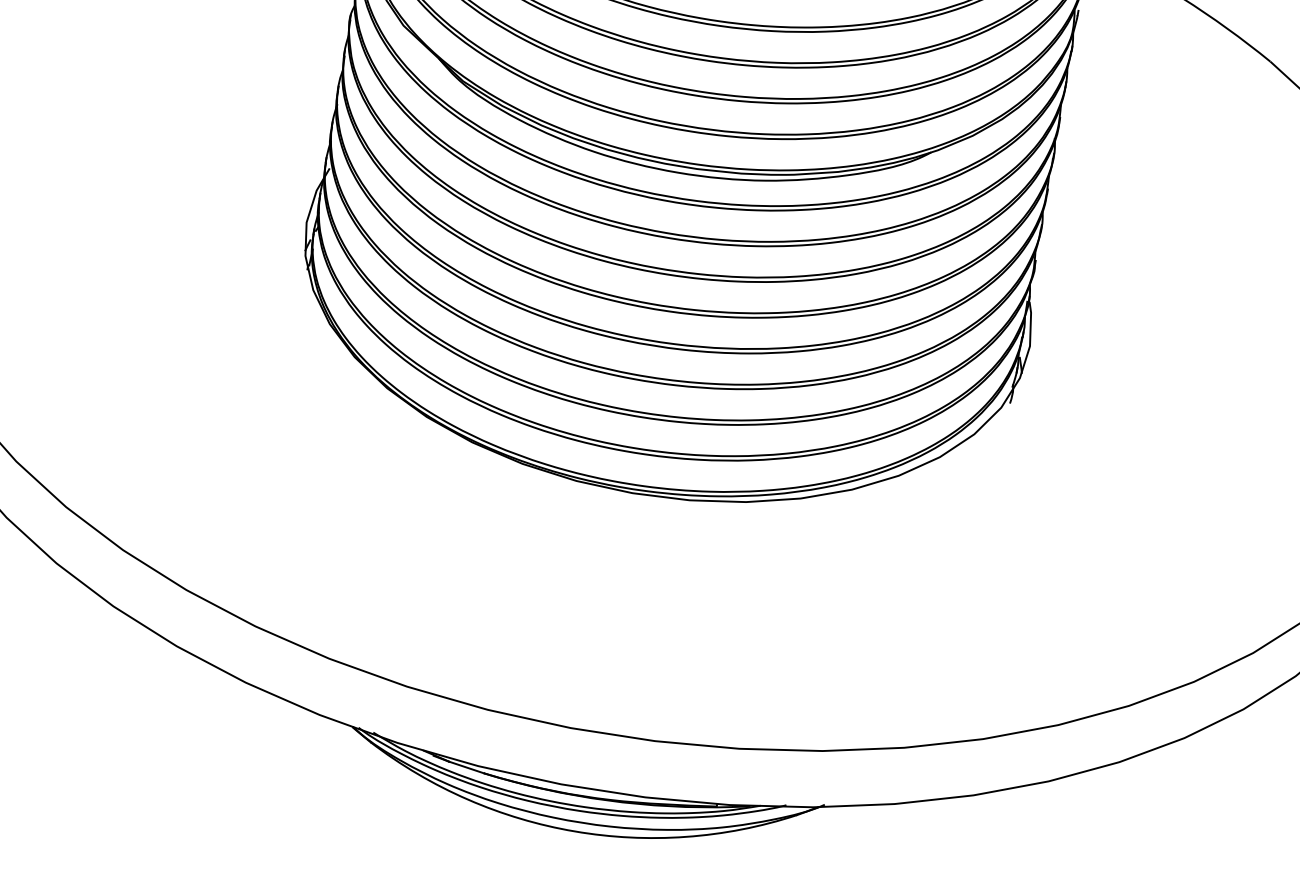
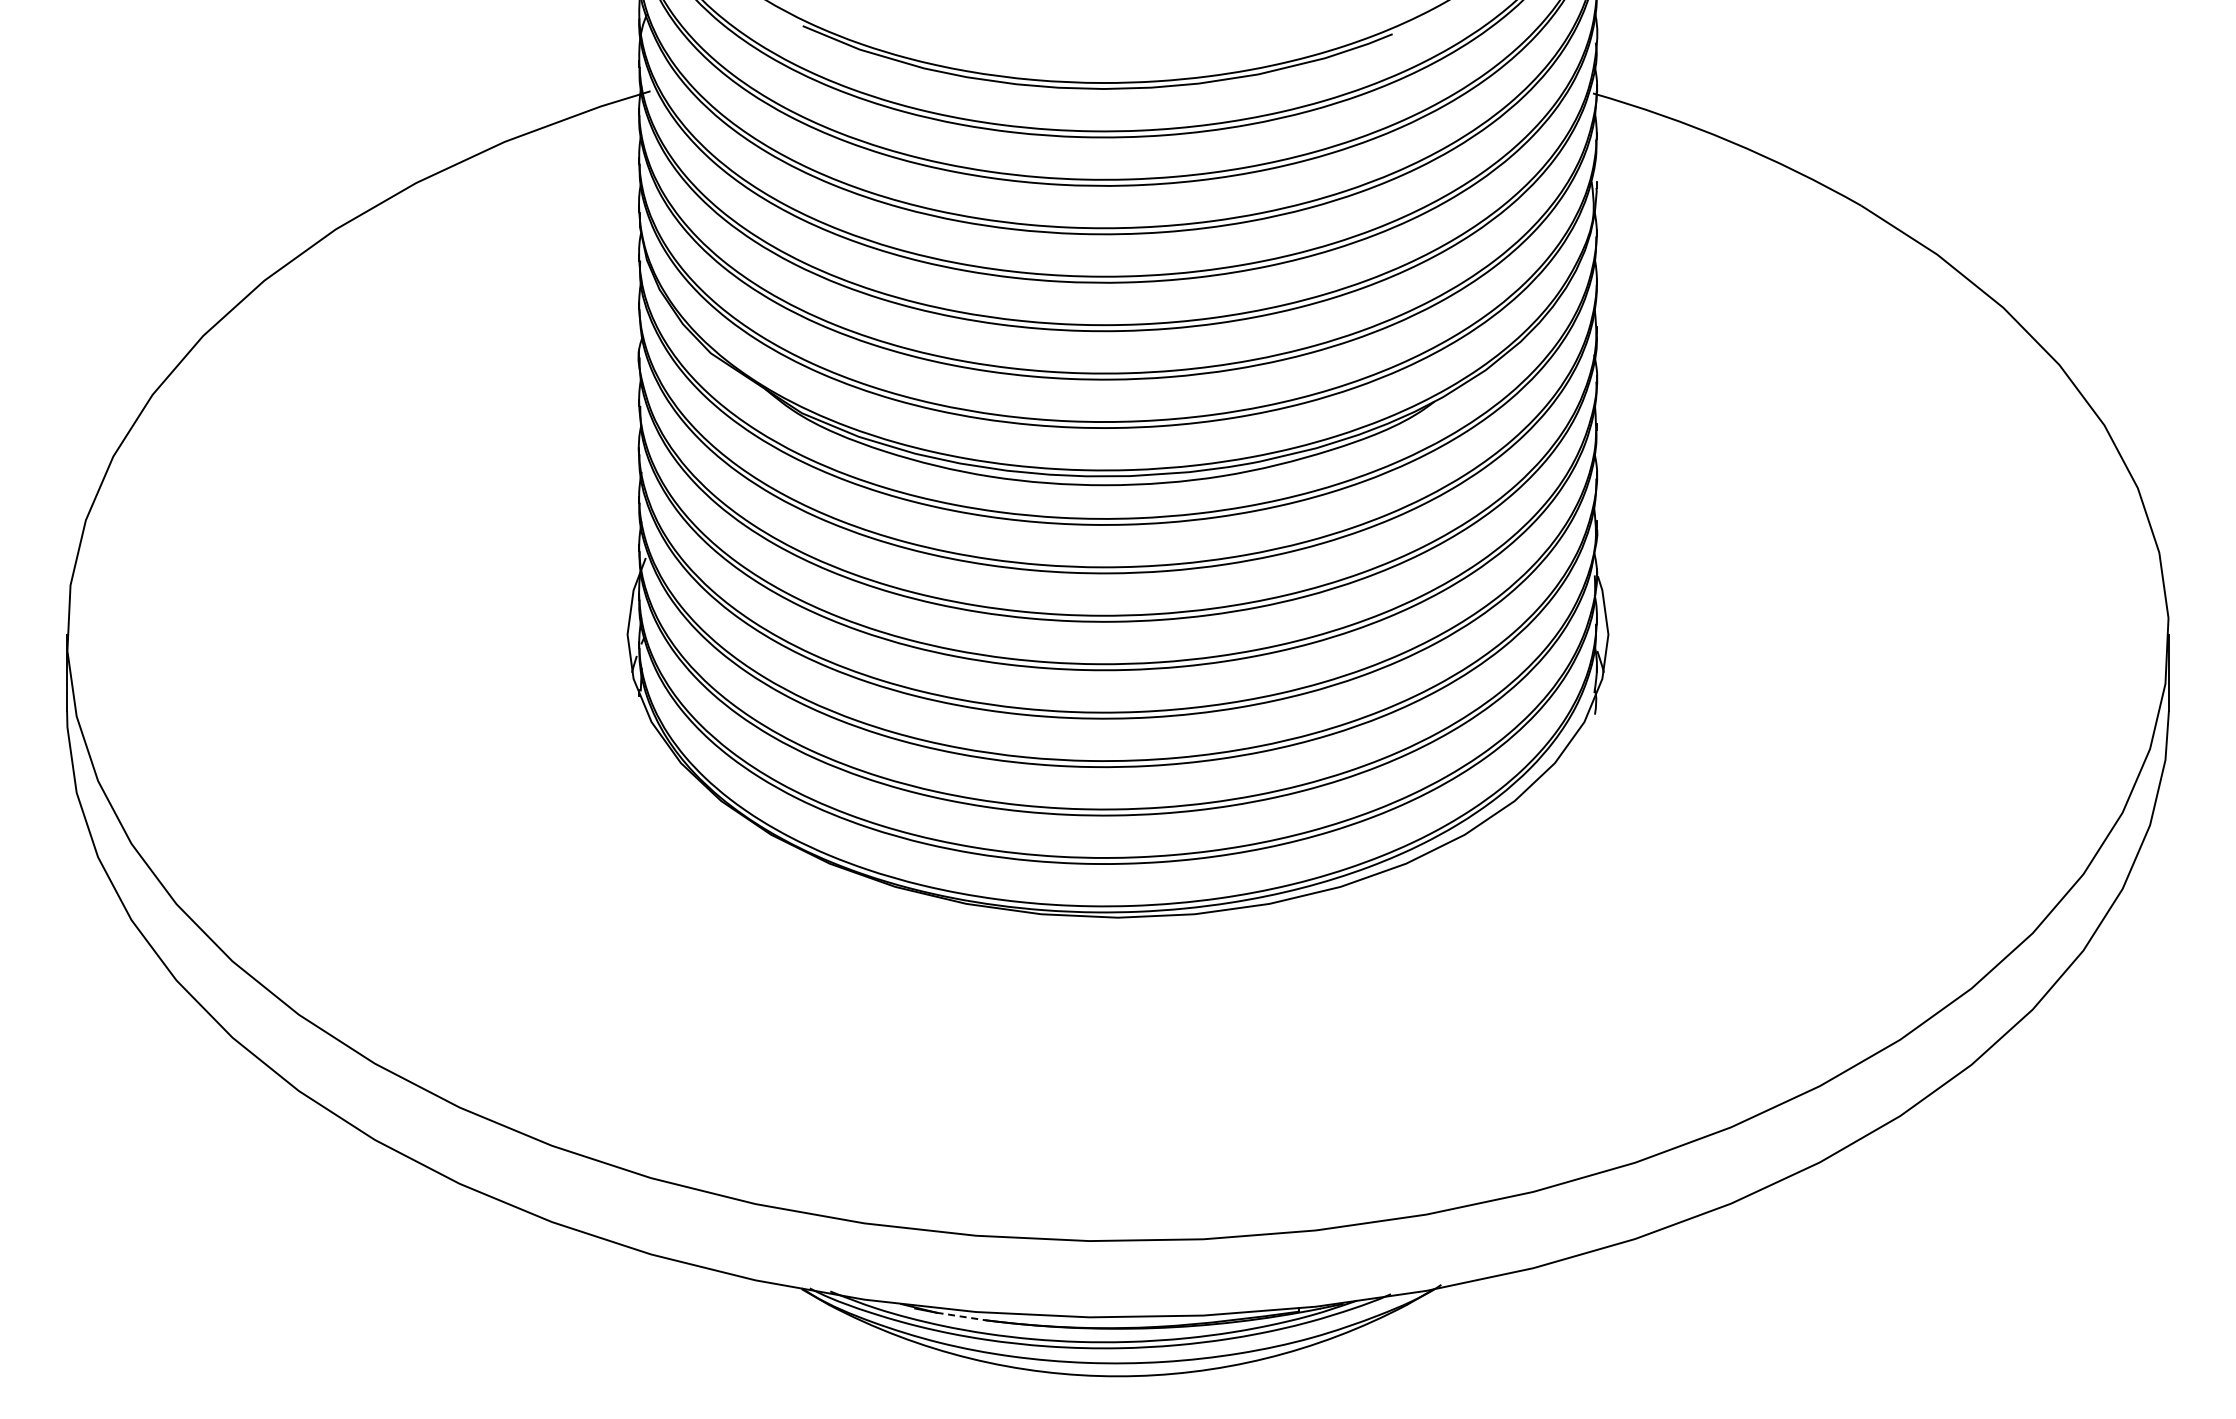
line: (466, 767) -> (960, 1316), solid -> dashed

